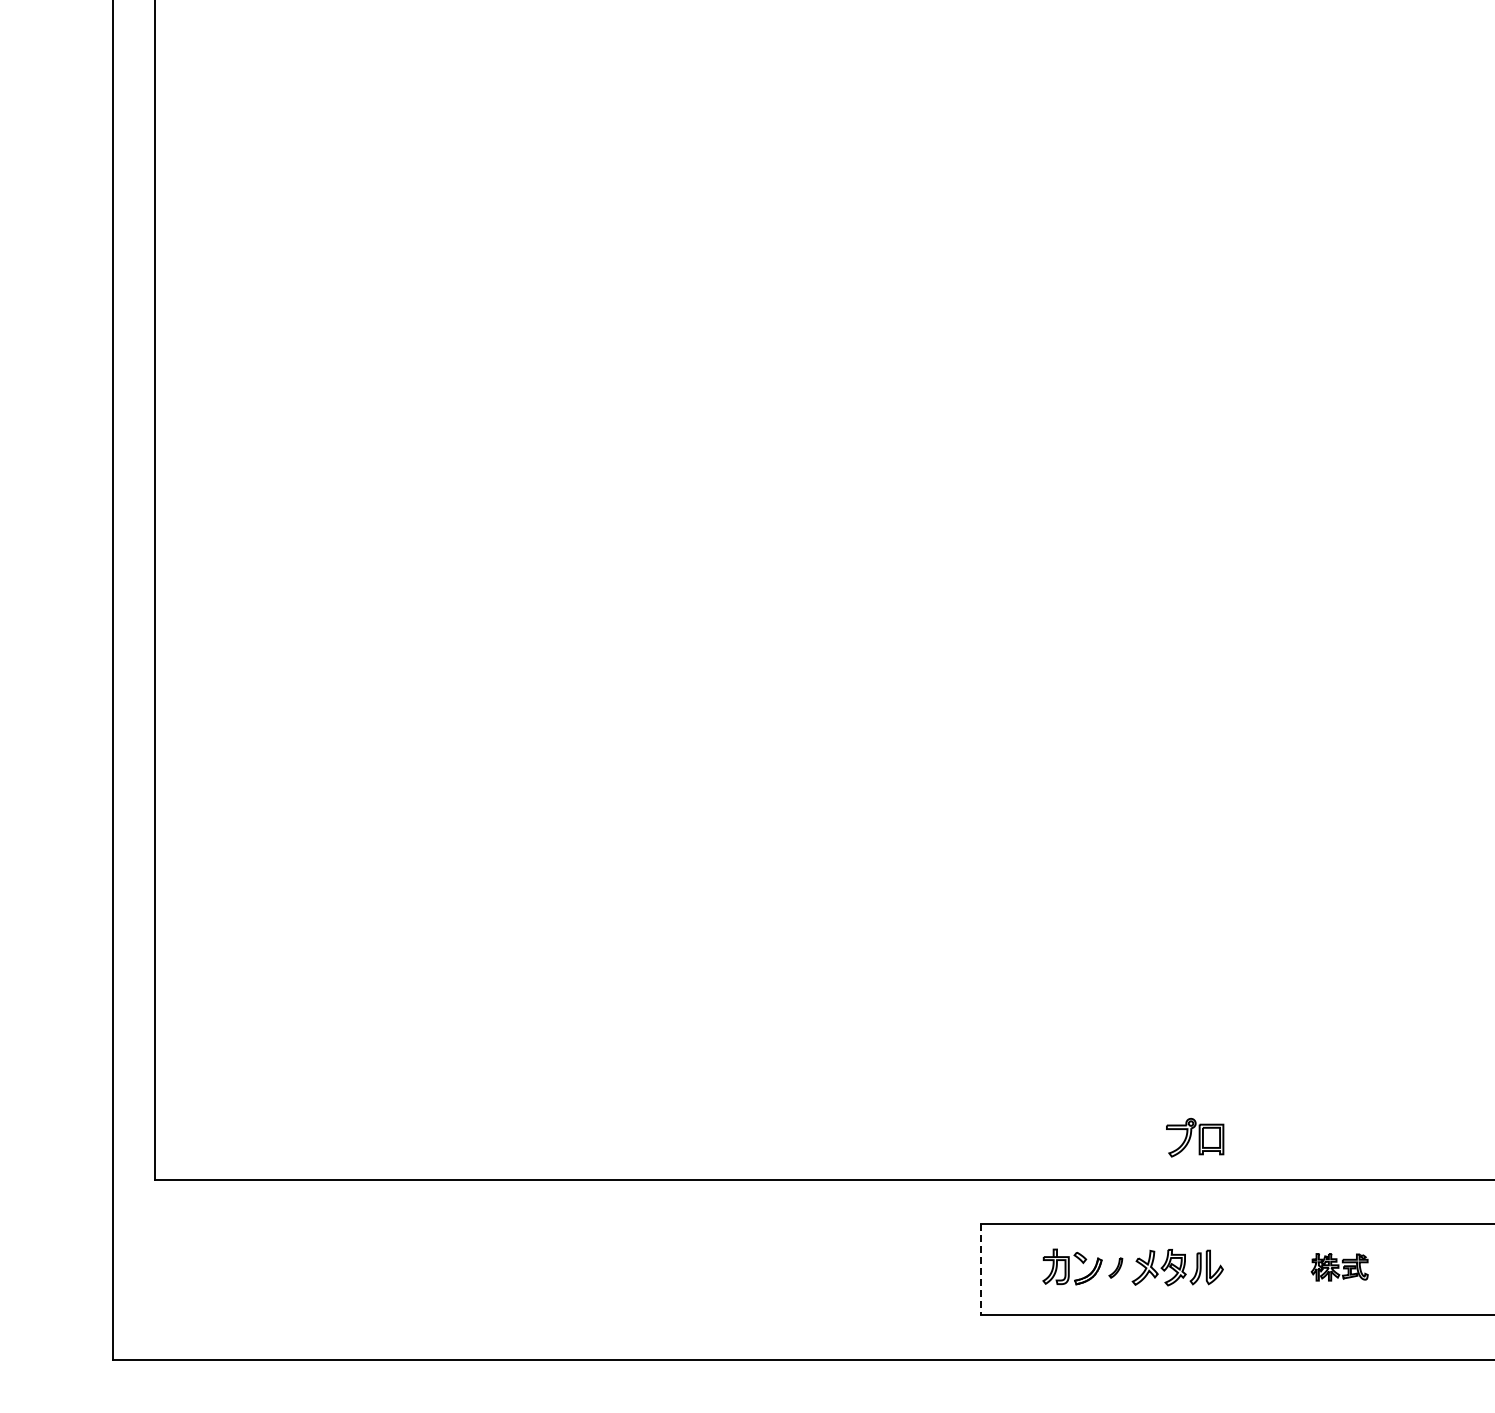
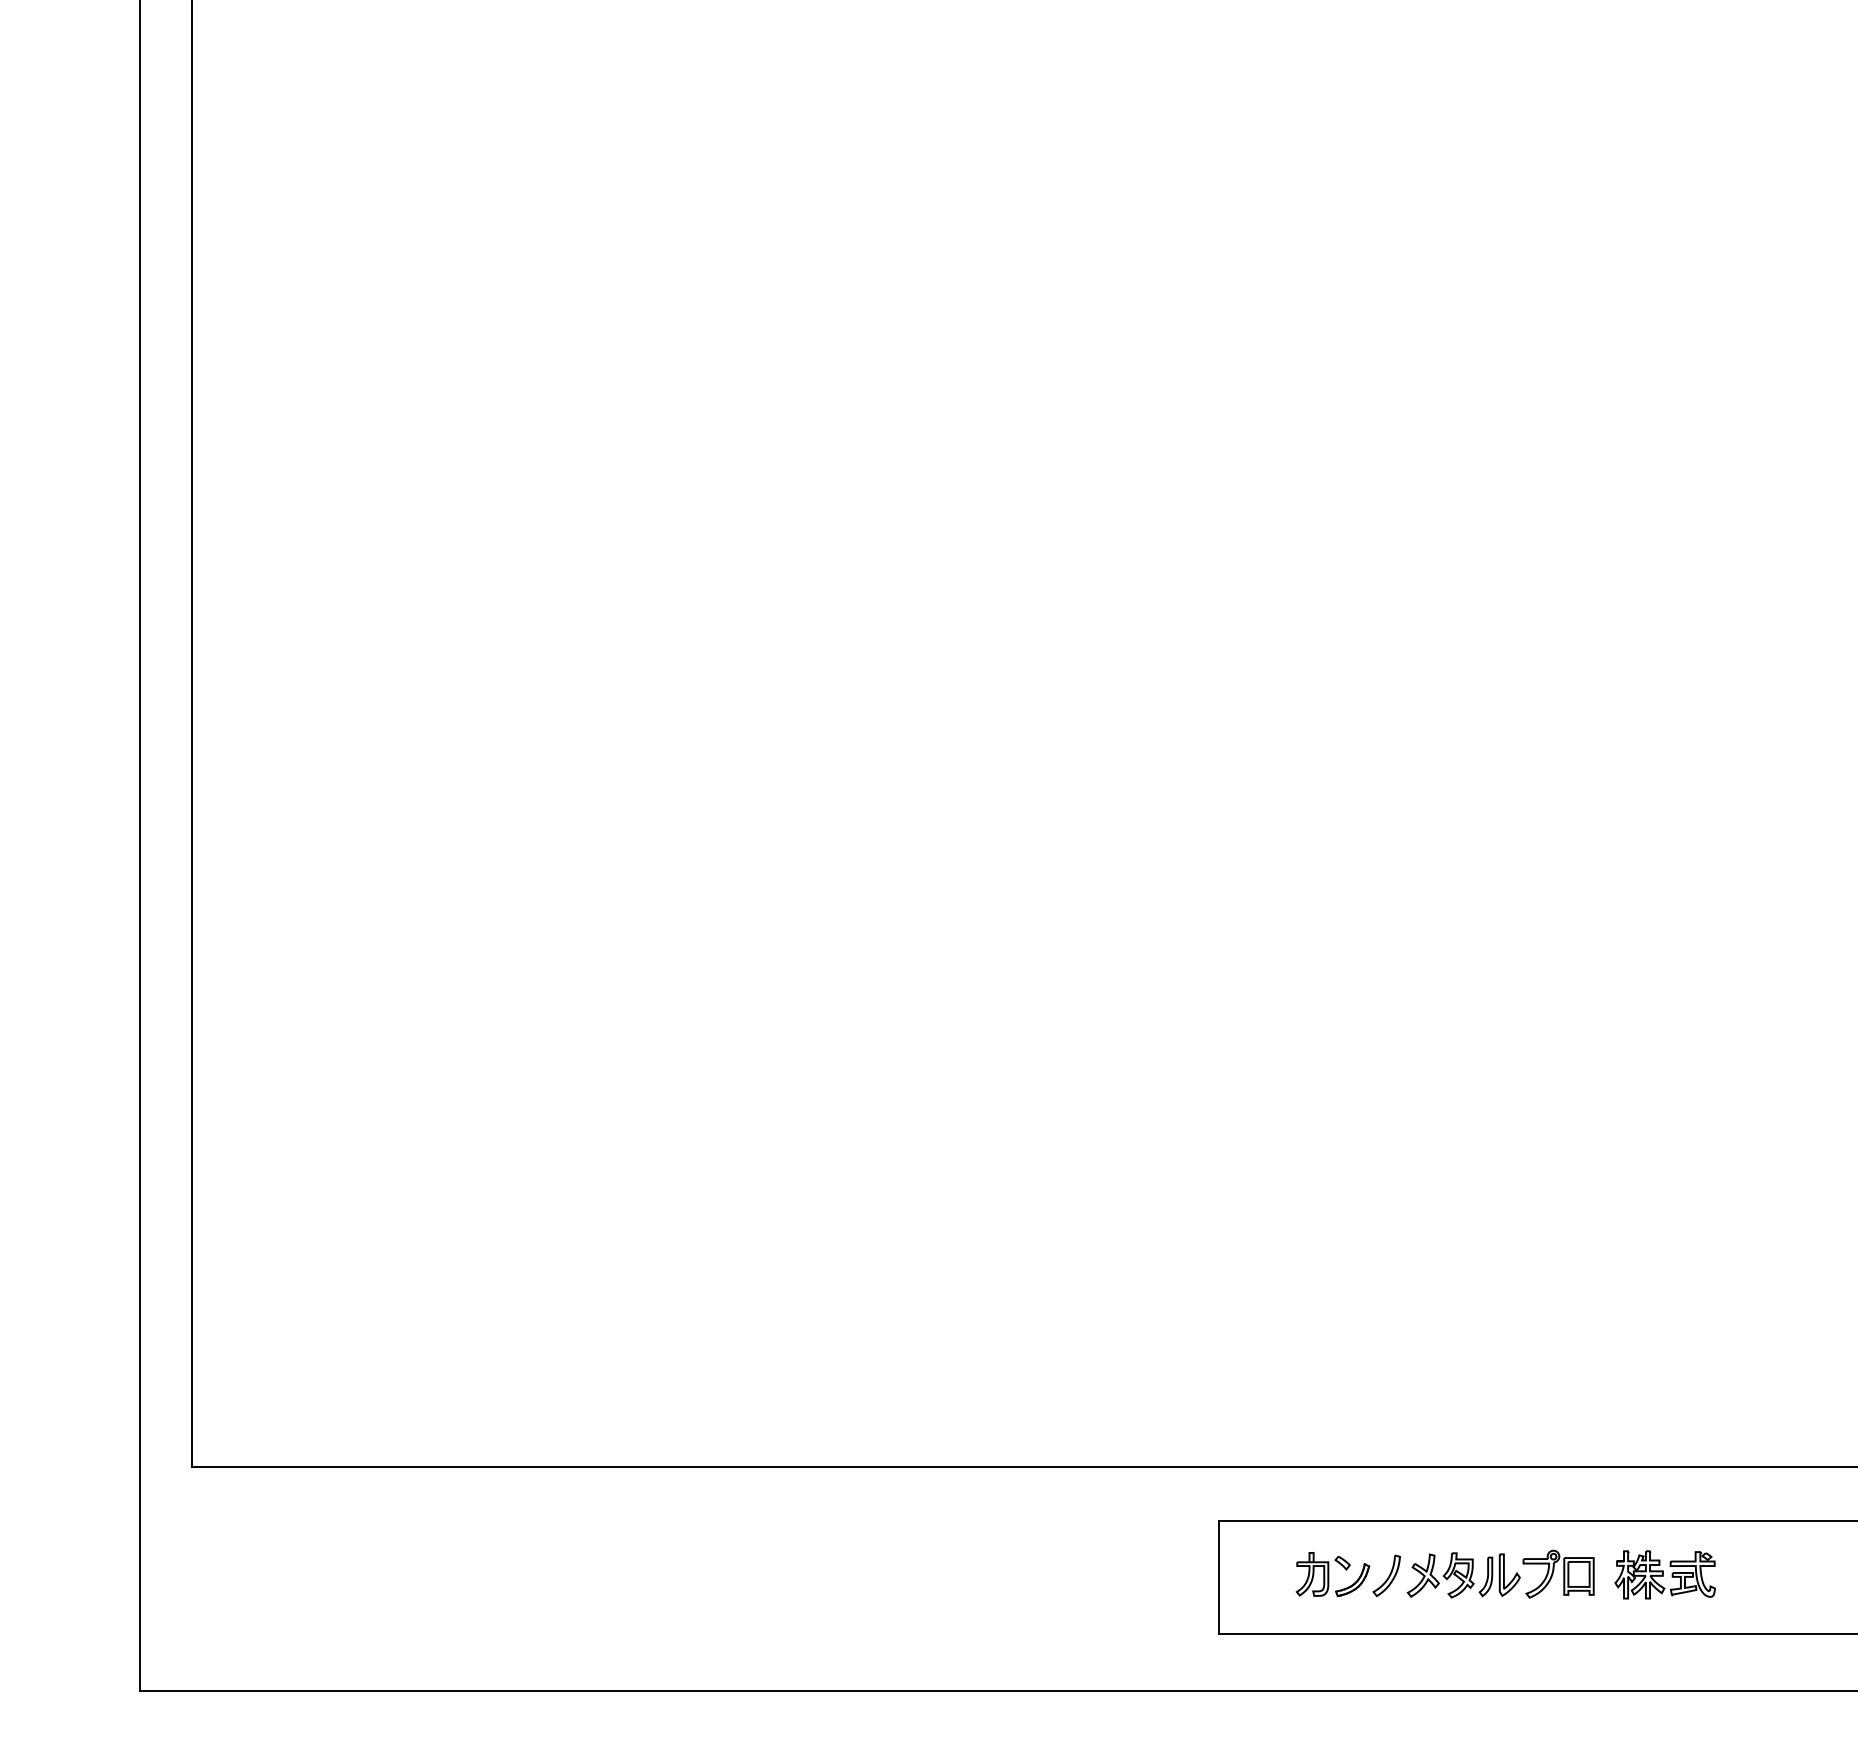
part: (1195, 1137) -> (1559, 1573), moved
part: (1115, 1267) -> (1386, 1575), size x1.67
part: (1339, 1267) -> (1664, 1575), size x1.43
line: (981, 1269) -> (1219, 1577), dashed -> solid

